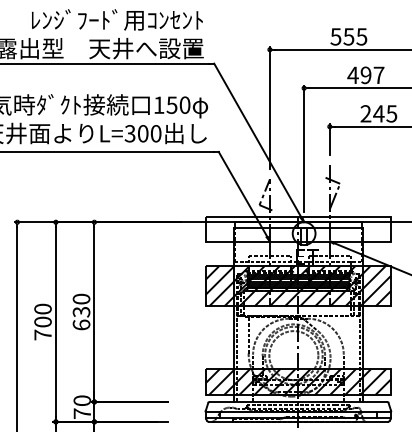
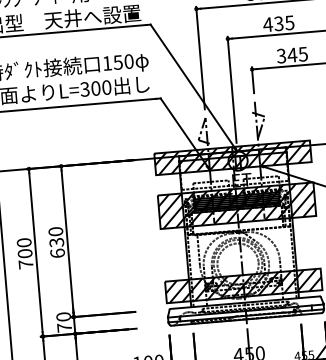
text: (372, 75) -> (284, 23), 497 -> 435
text: (365, 113) -> (281, 55), 245 -> 345
hatch: (298, 229) -> (233, 157), added

